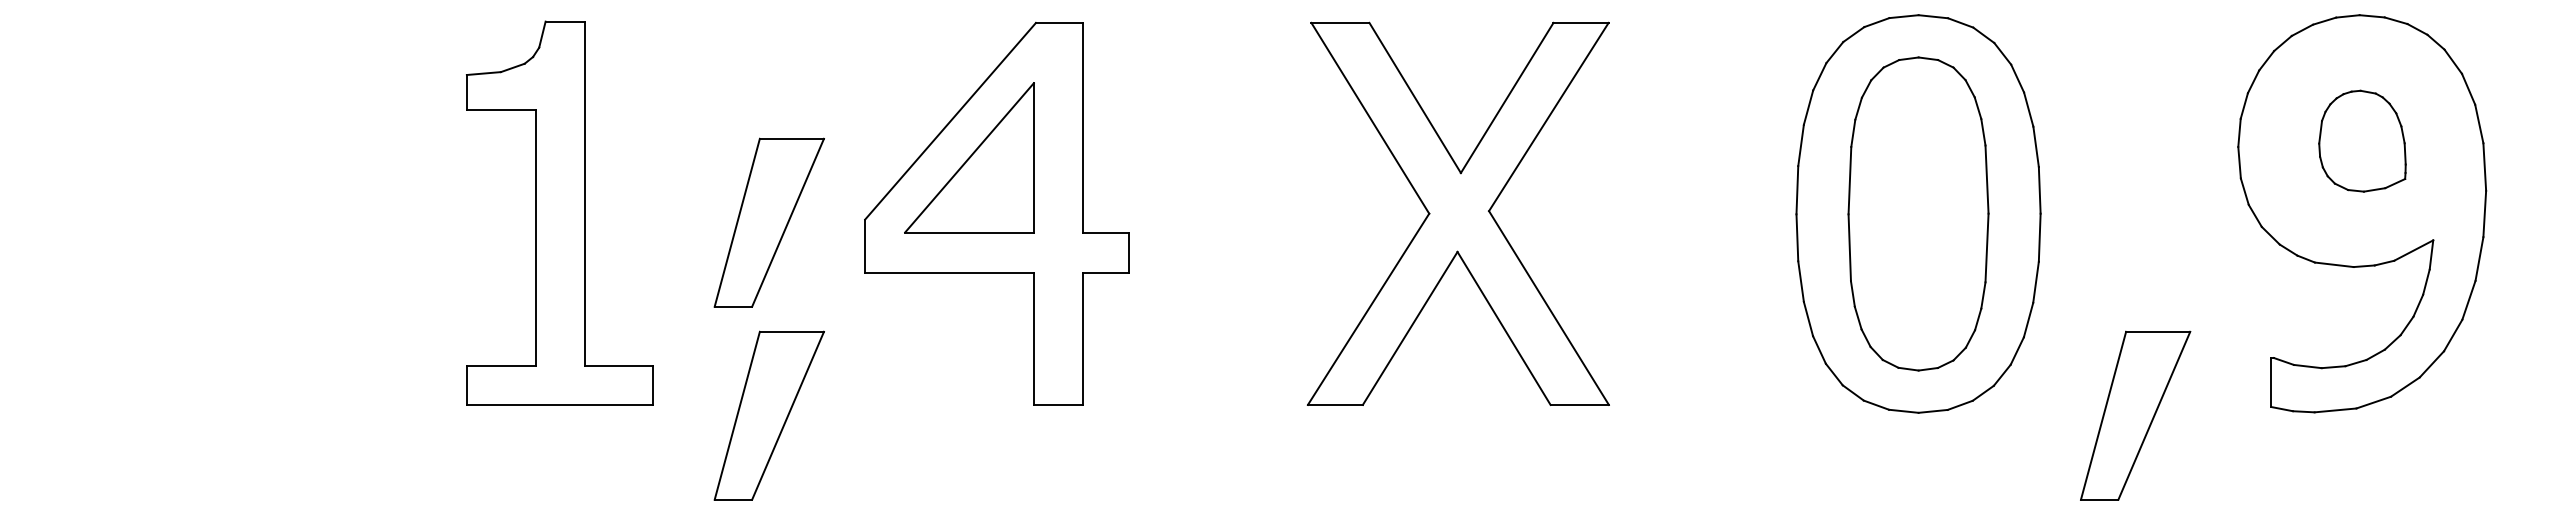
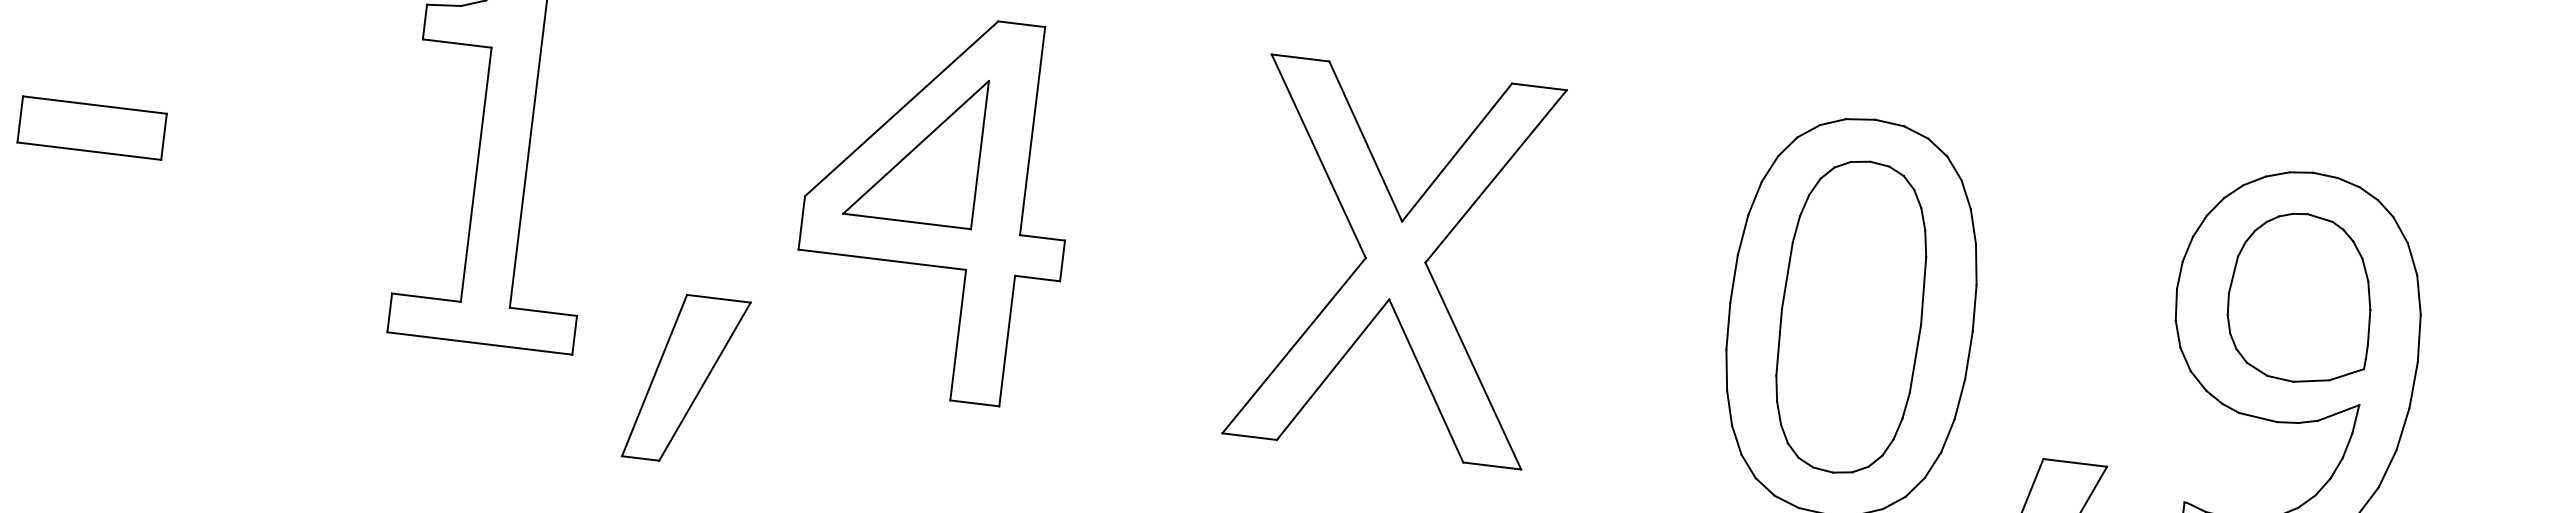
part: (2362, 141) -> (2300, 298), size x1.67
part: (768, 222) -> (708, 187), removed
part: (149, 237) -> (92, 127), added

